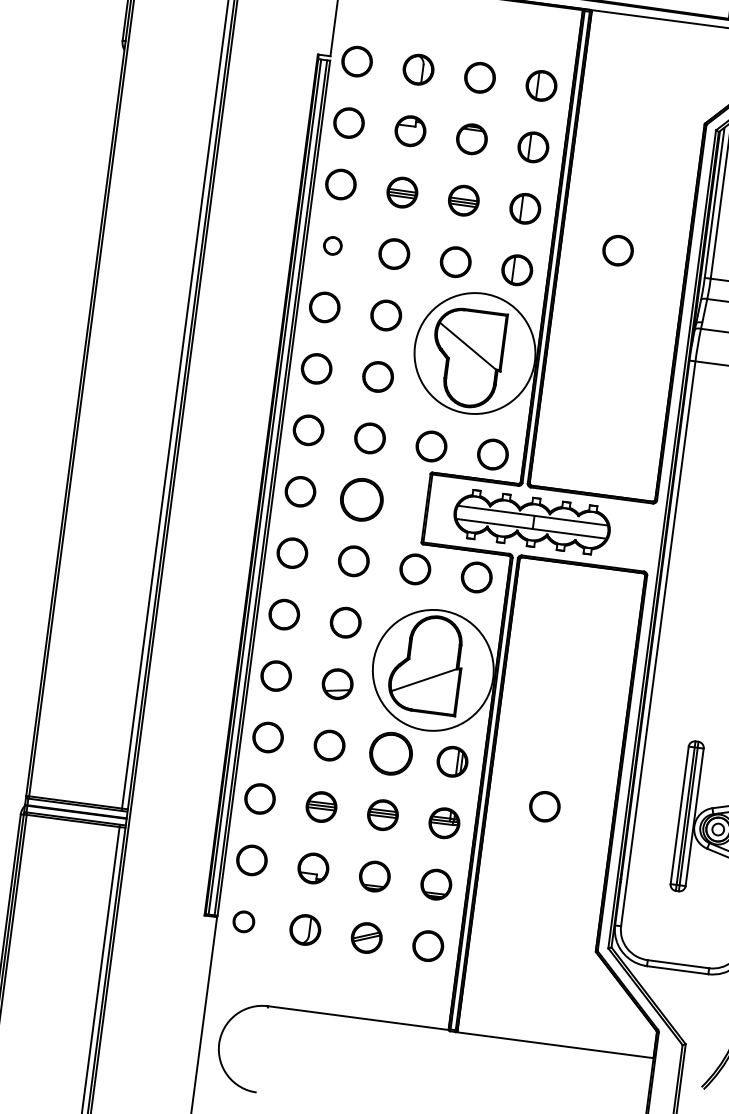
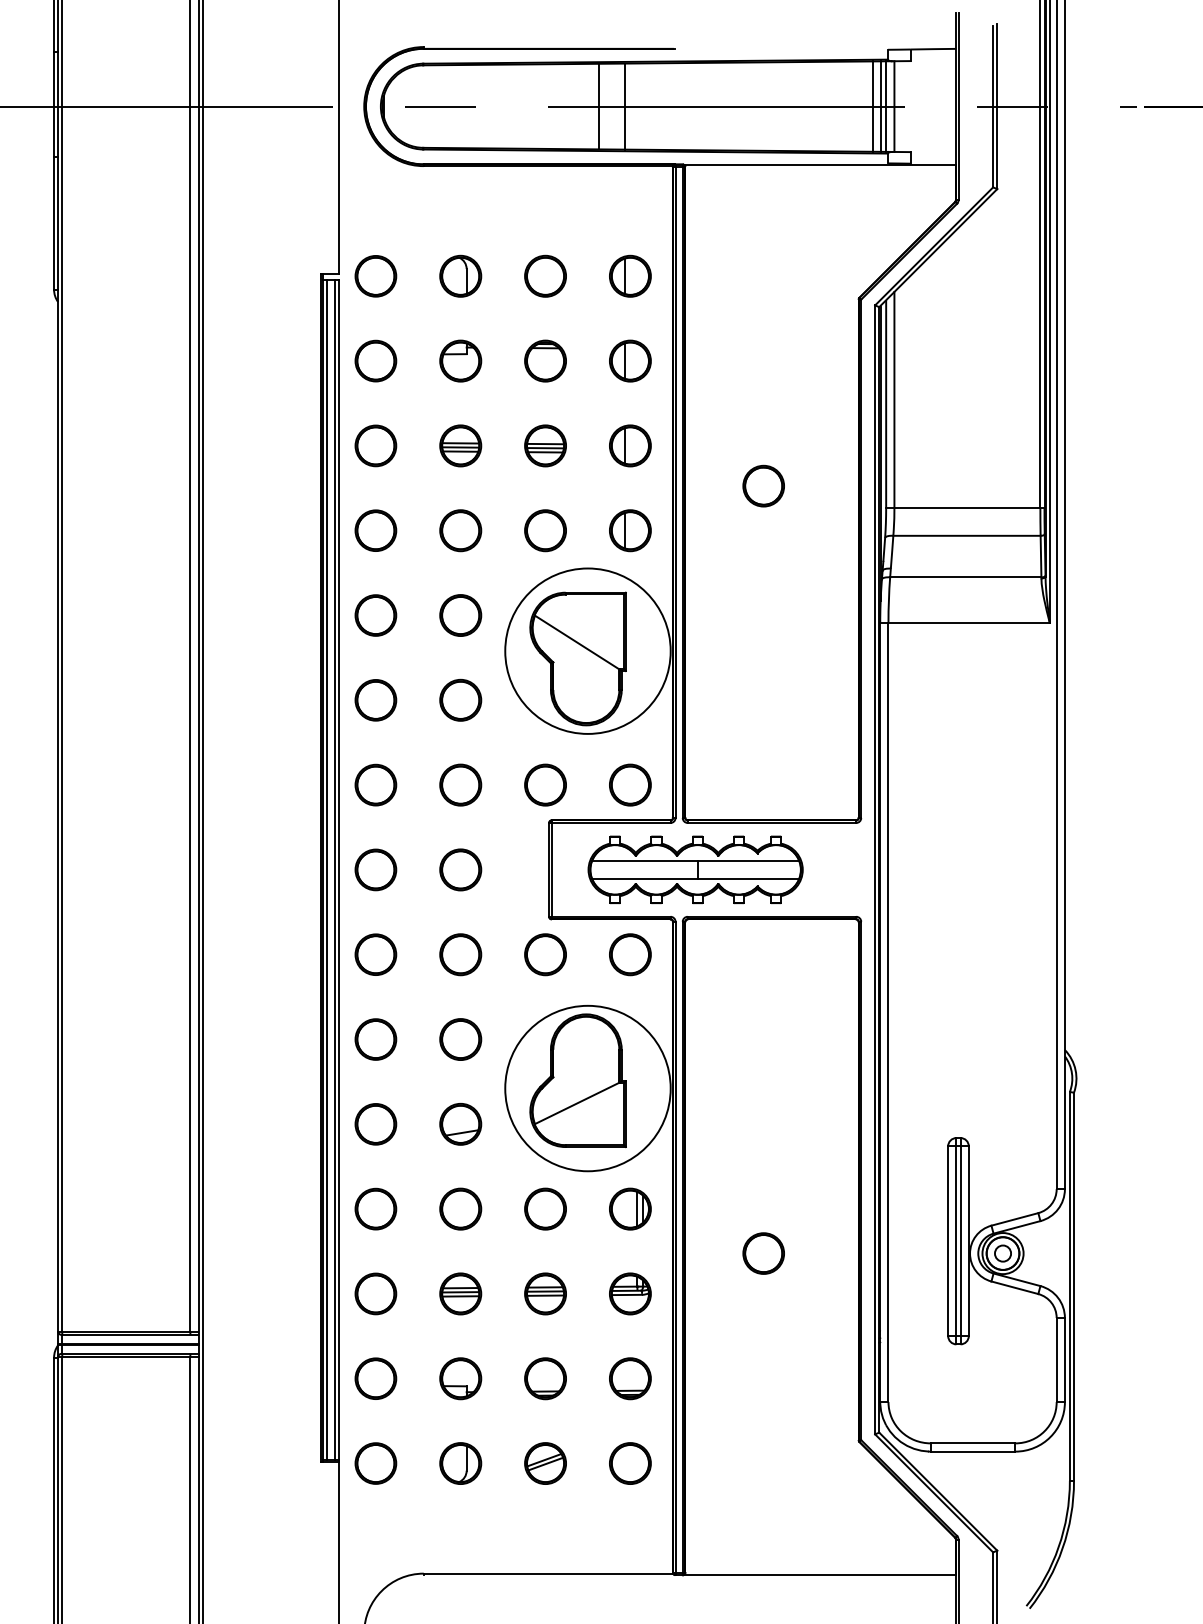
part: (332, 245) -> (375, 530), size x1.67
part: (361, 499) -> (460, 869), size x0.71
part: (391, 753) -> (545, 1208), size x0.71
part: (243, 921) -> (375, 1463), size x1.43

